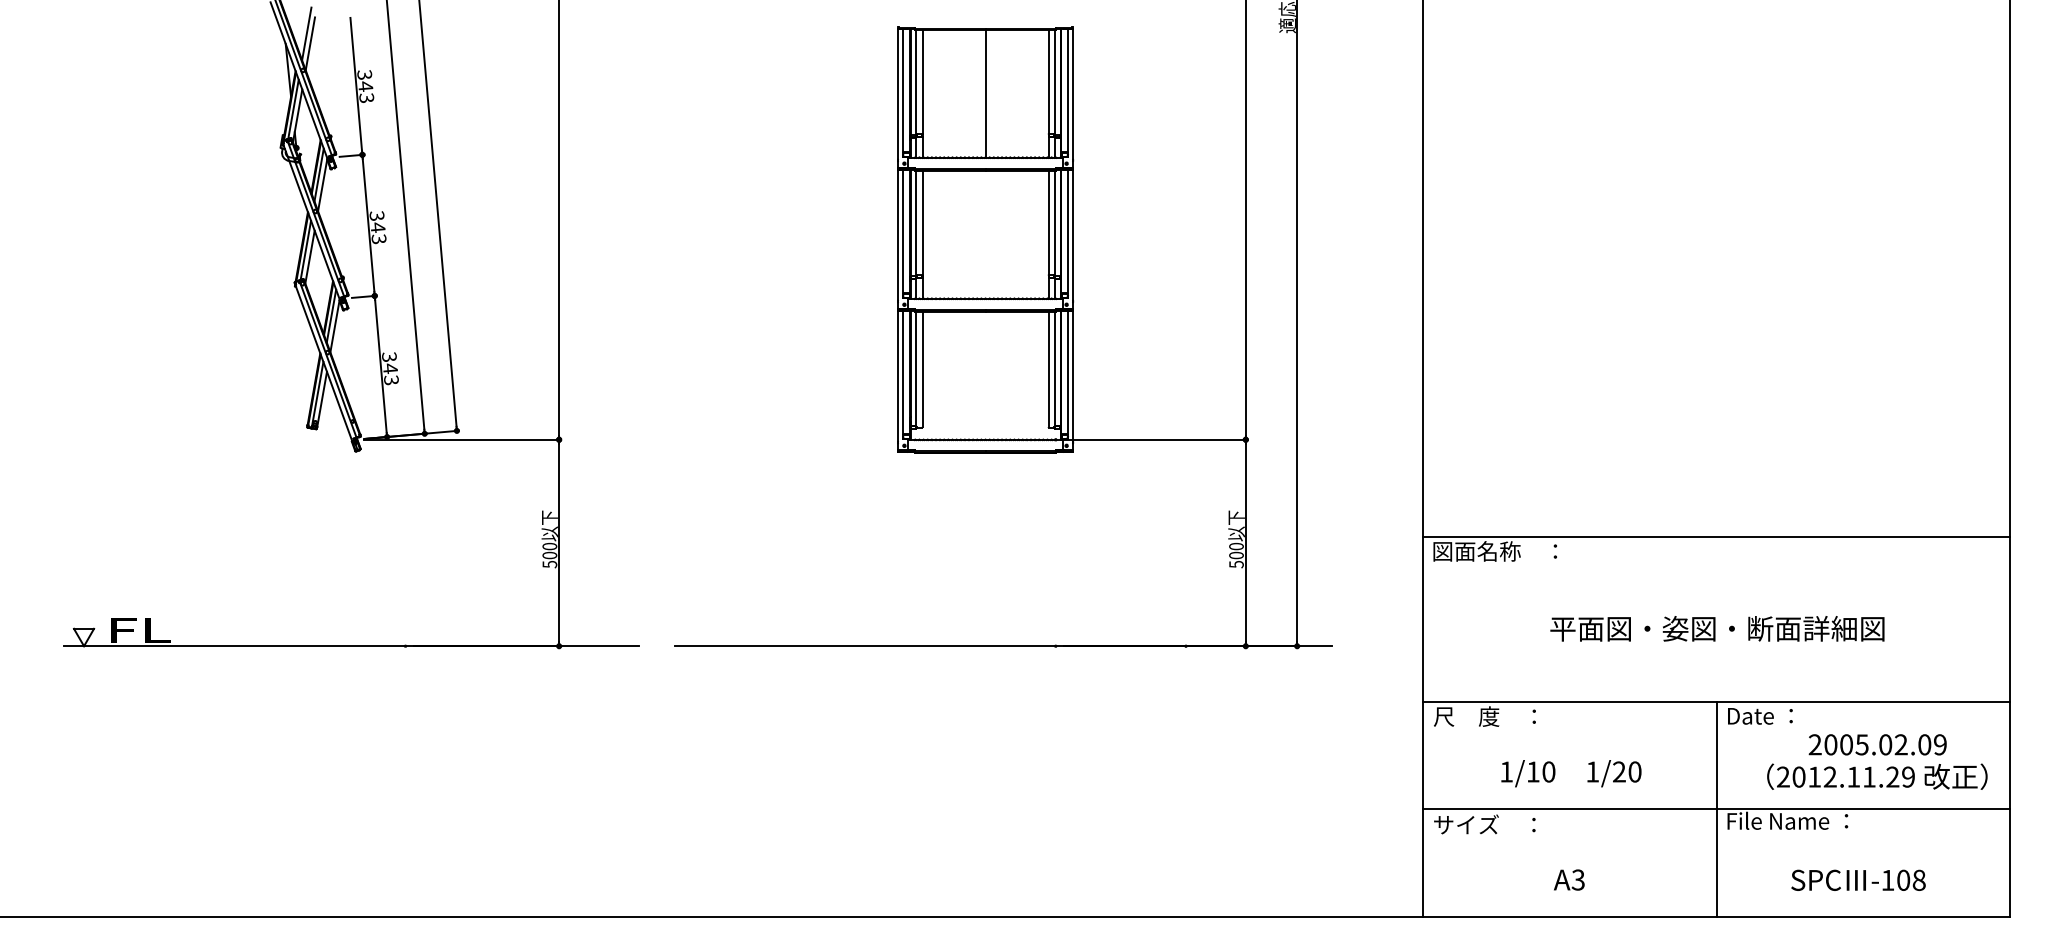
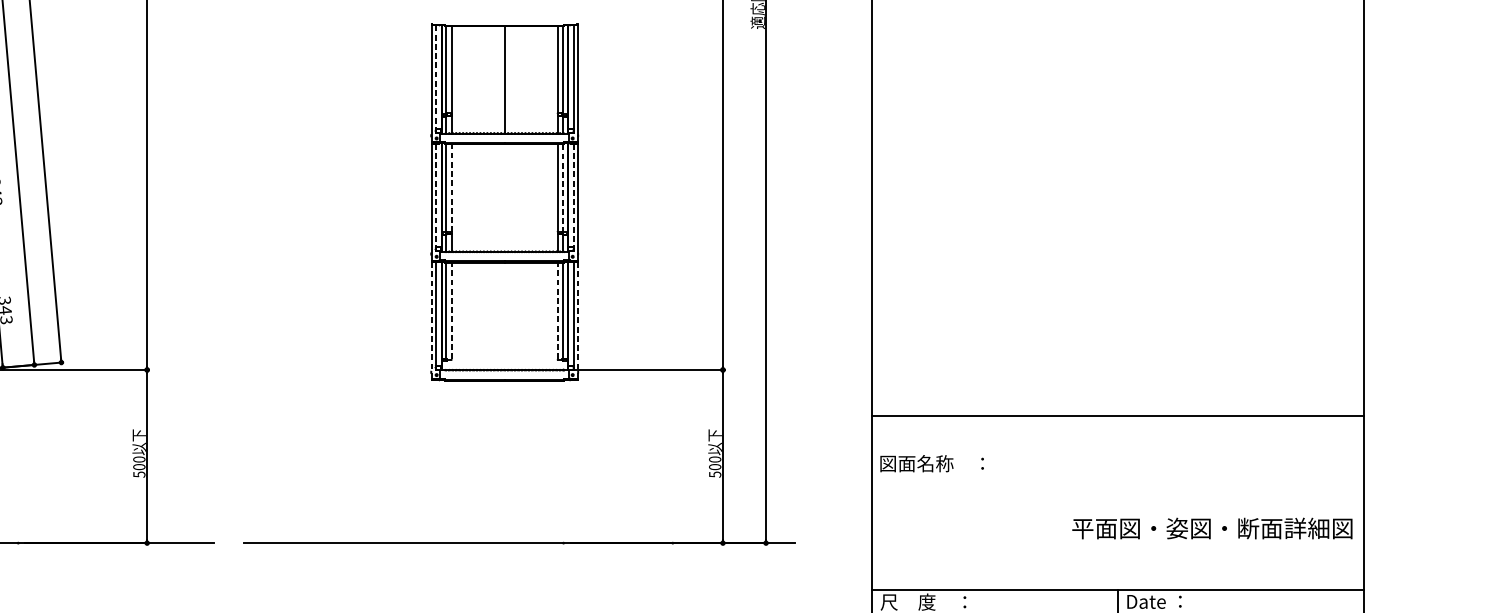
line: (903, 90) -> (435, 77), solid -> dashed
line: (922, 222) -> (451, 187), solid -> dashed
line: (1055, 223) -> (563, 188), solid -> dashed
line: (903, 231) -> (435, 195), solid -> dashed
line: (1067, 231) -> (573, 195), solid -> dashed
line: (922, 369) -> (451, 311), solid -> dashed
line: (1048, 369) -> (557, 311), solid -> dashed
line: (898, 380) -> (431, 320), solid -> dashed
line: (1072, 380) -> (577, 320), solid -> dashed
line: (1716, 536) -> (1117, 415), moved
text: (1717, 628) -> (1212, 528), moved

